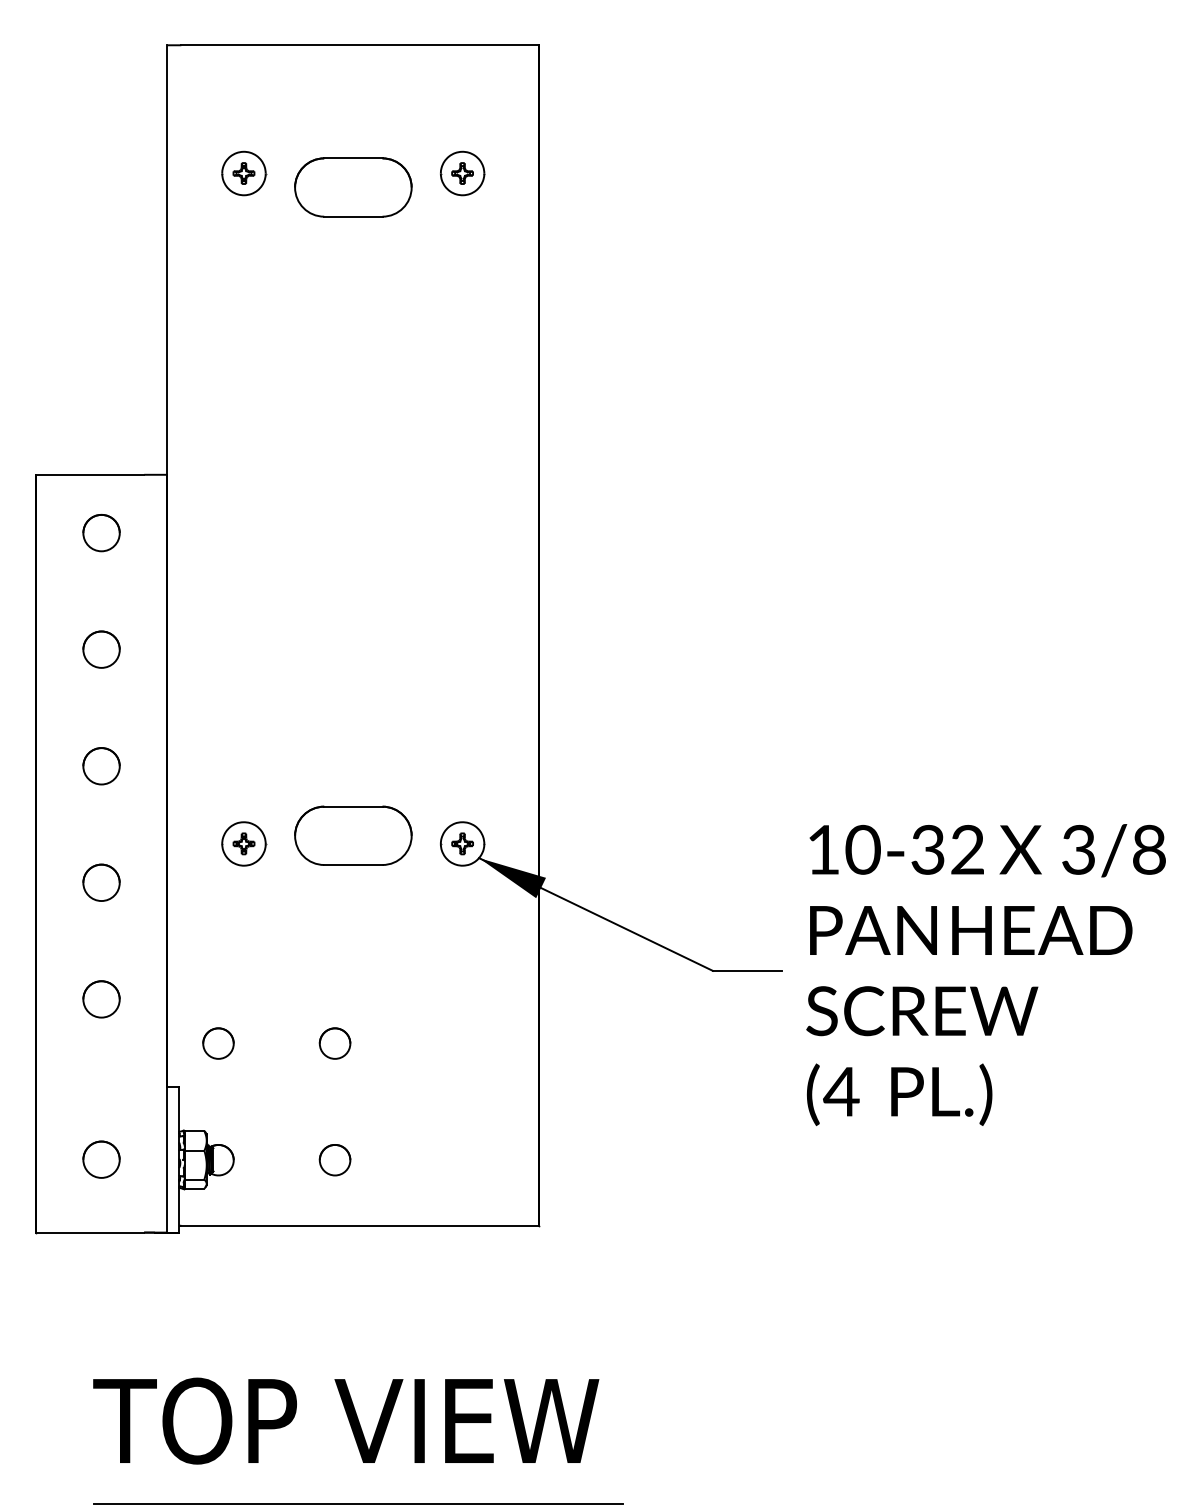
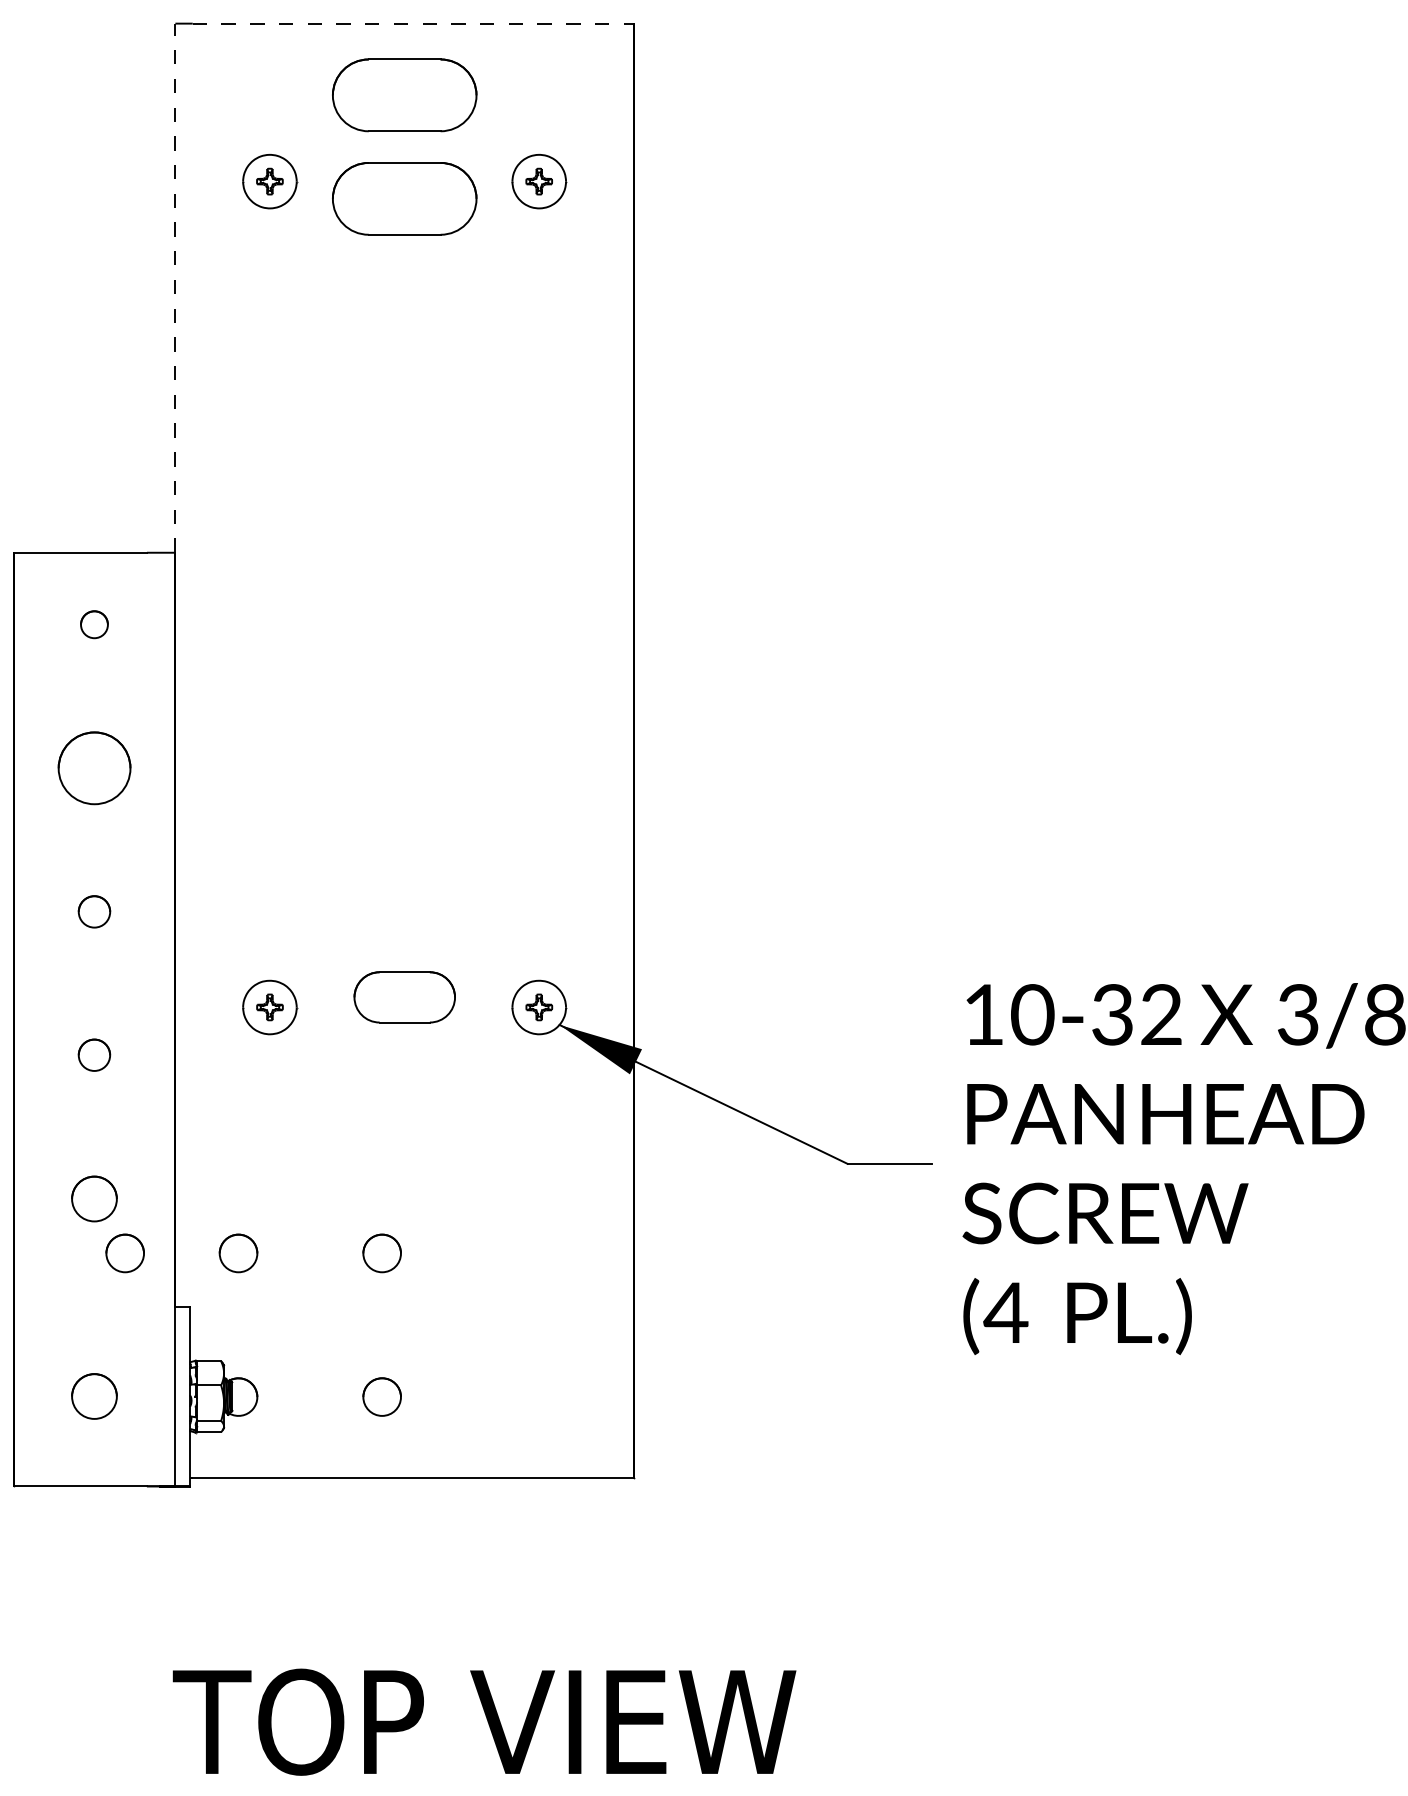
line: (360, 45) -> (413, 23), solid -> dashed
part: (353, 103) -> (404, 95), added
line: (167, 260) -> (175, 288), solid -> dashed
circle: (101, 533) -> (94, 625), size x0.6
circle: (101, 649) -> (94, 767), size x1.6
circle: (101, 766) -> (94, 912), size x0.7
part: (353, 835) -> (404, 997), size x0.7
circle: (101, 882) -> (94, 1054), size x0.7
circle: (126, 1043) -> (125, 1253), added
text: (346, 1420) -> (484, 1721), moved

